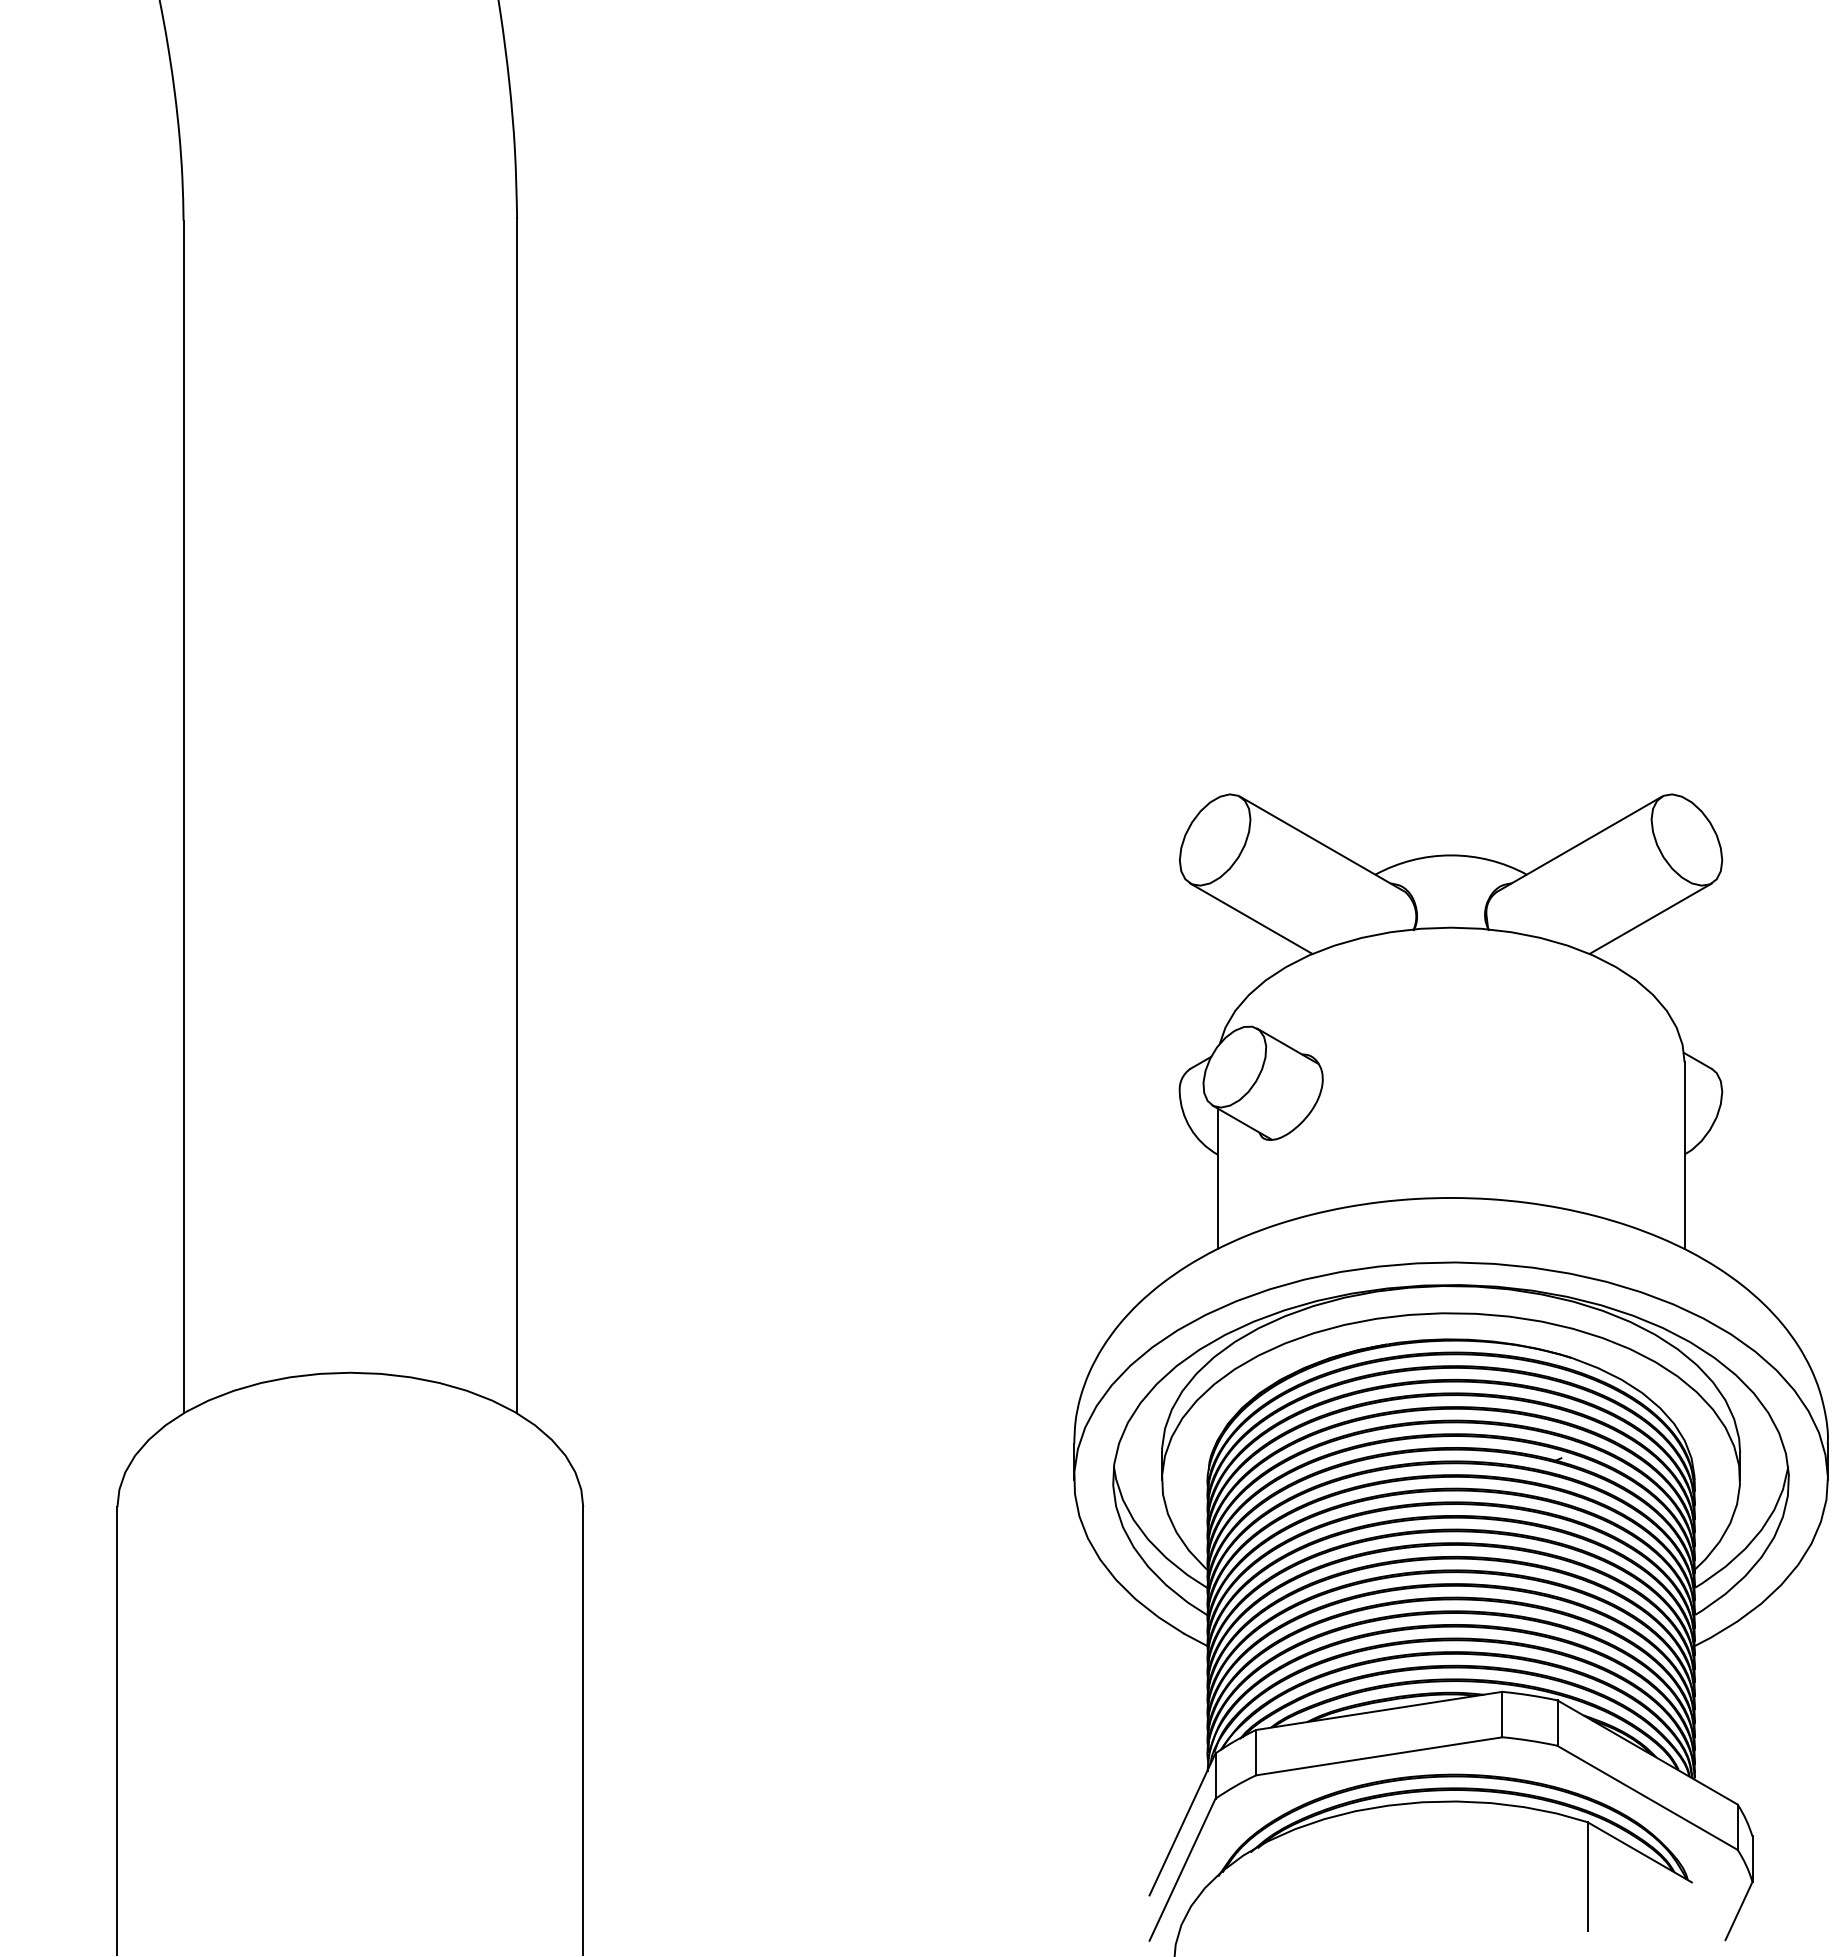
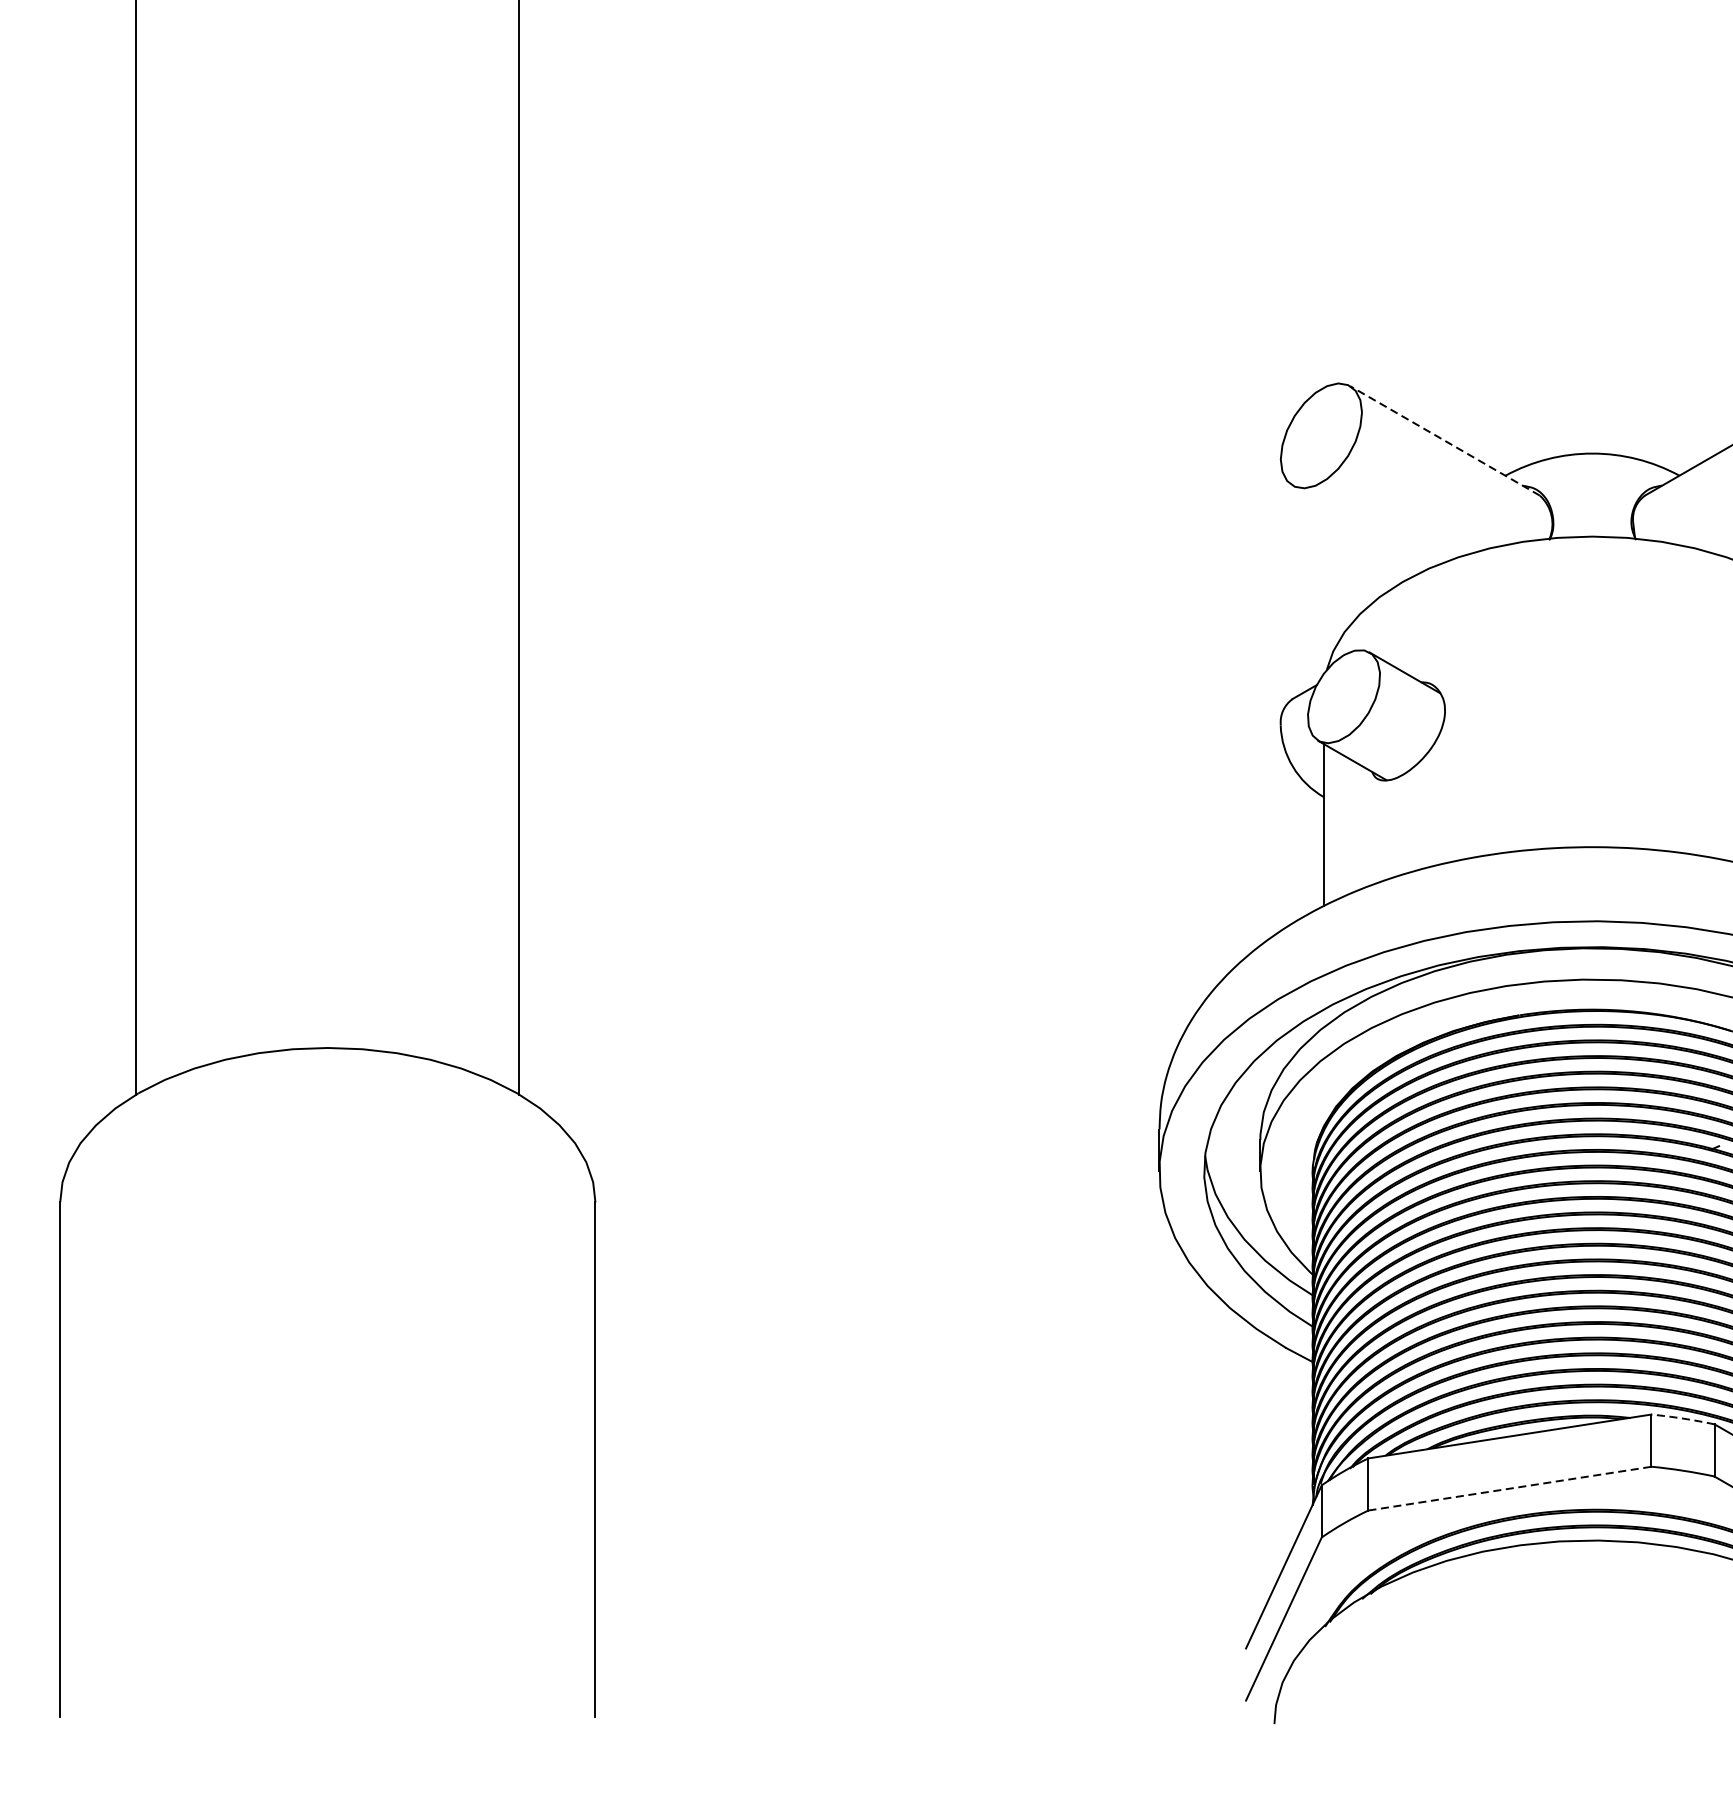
line: (1322, 844) -> (1444, 441), solid -> dashed
line: (1251, 918) -> (1363, 526), removed
arc: (1529, 1695) -> (1682, 1418), solid -> dashed
line: (1379, 1756) -> (1510, 1488), solid -> dashed

